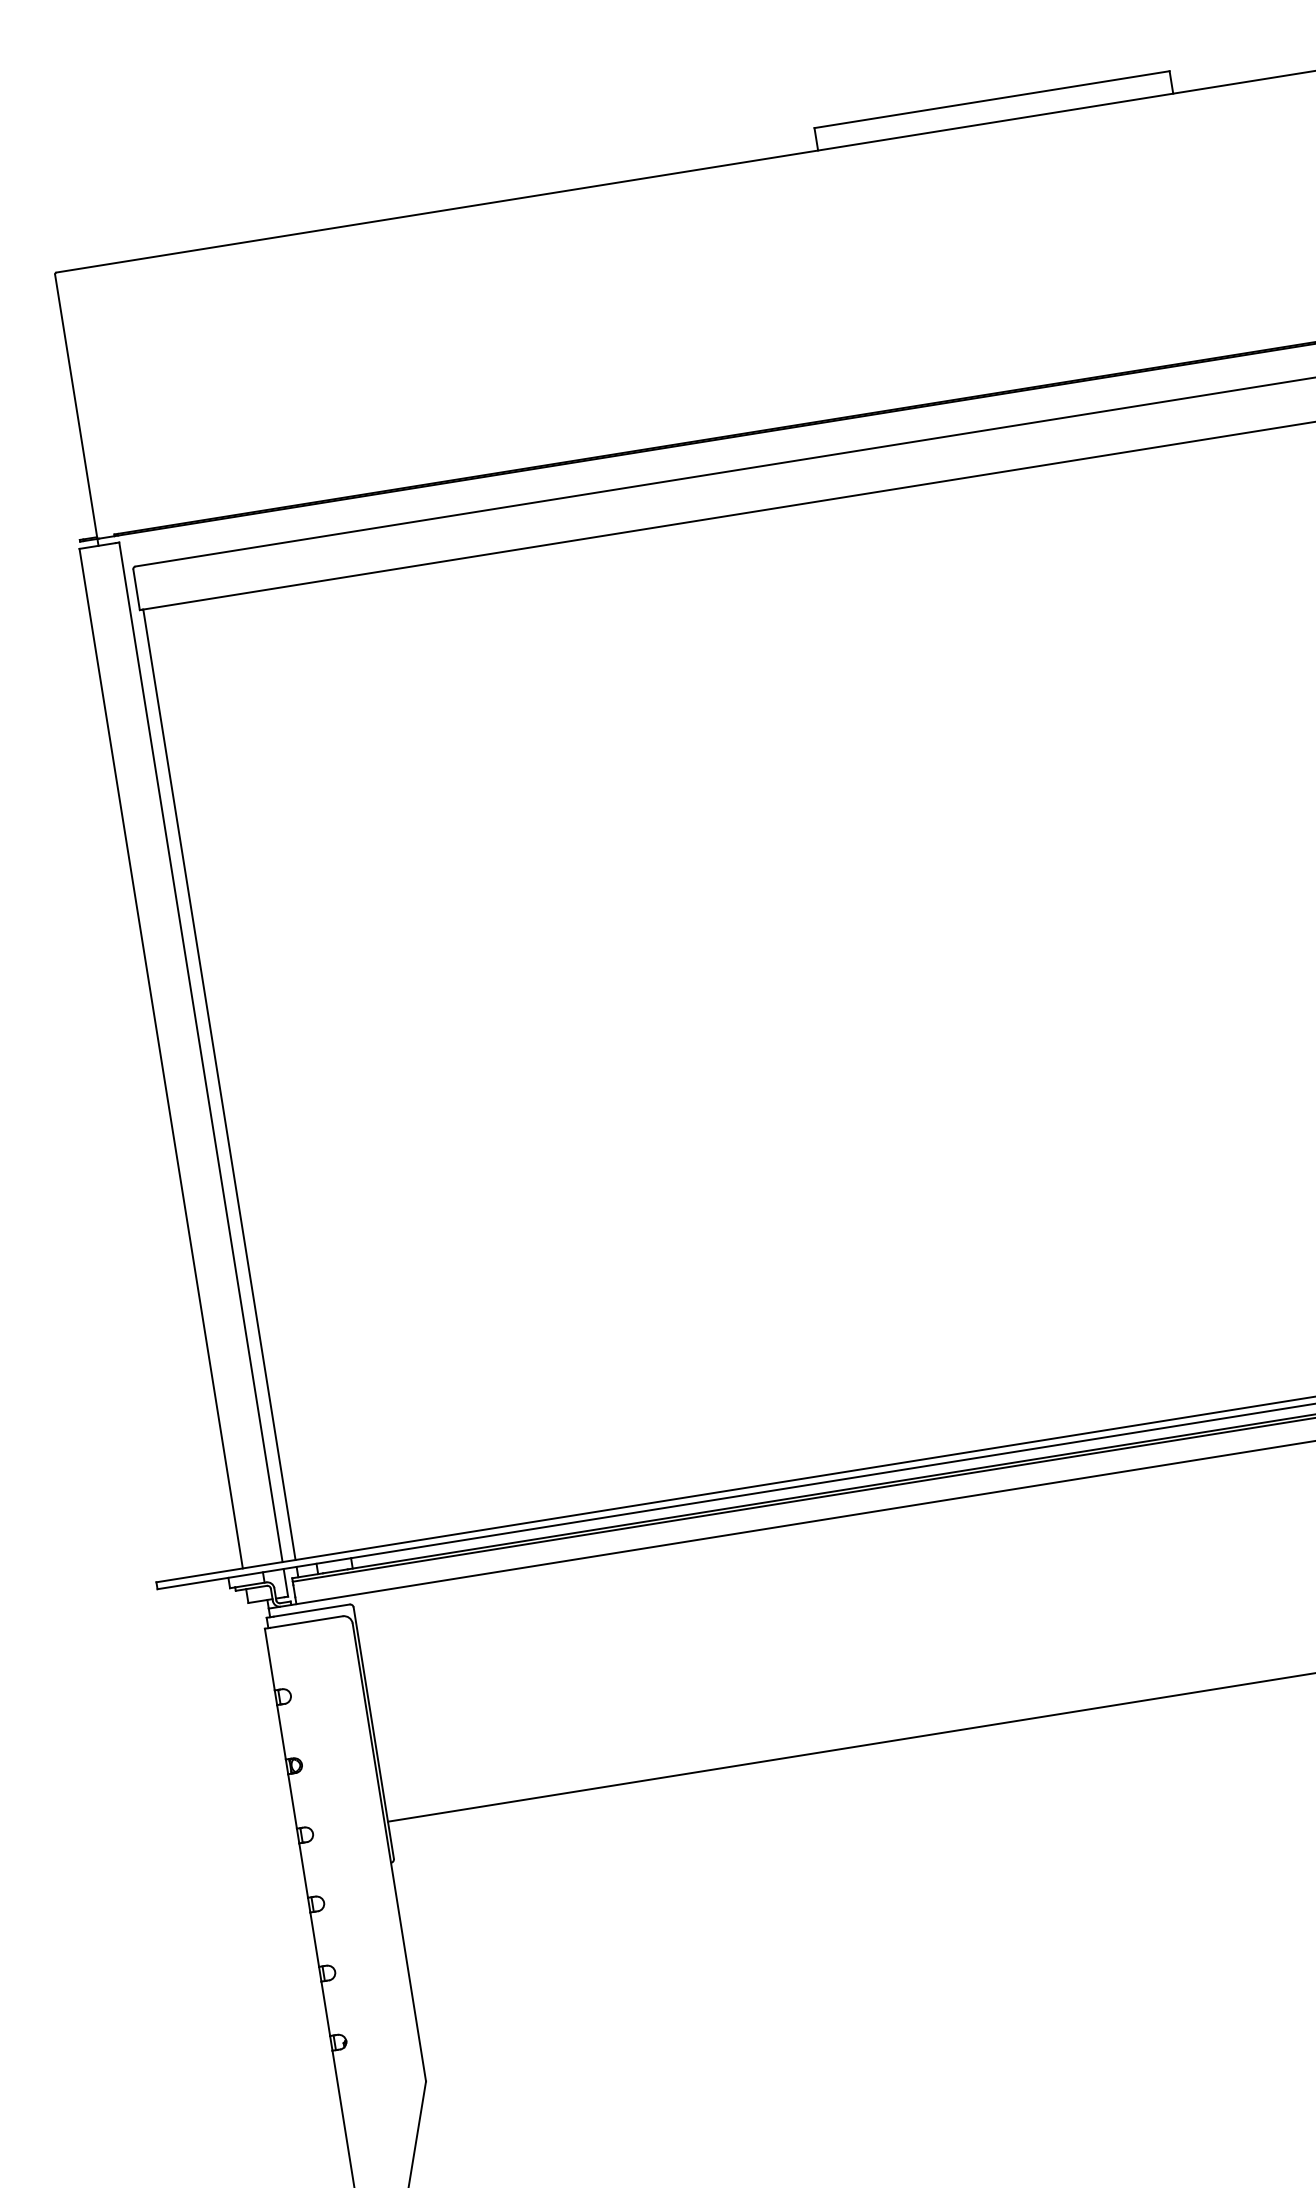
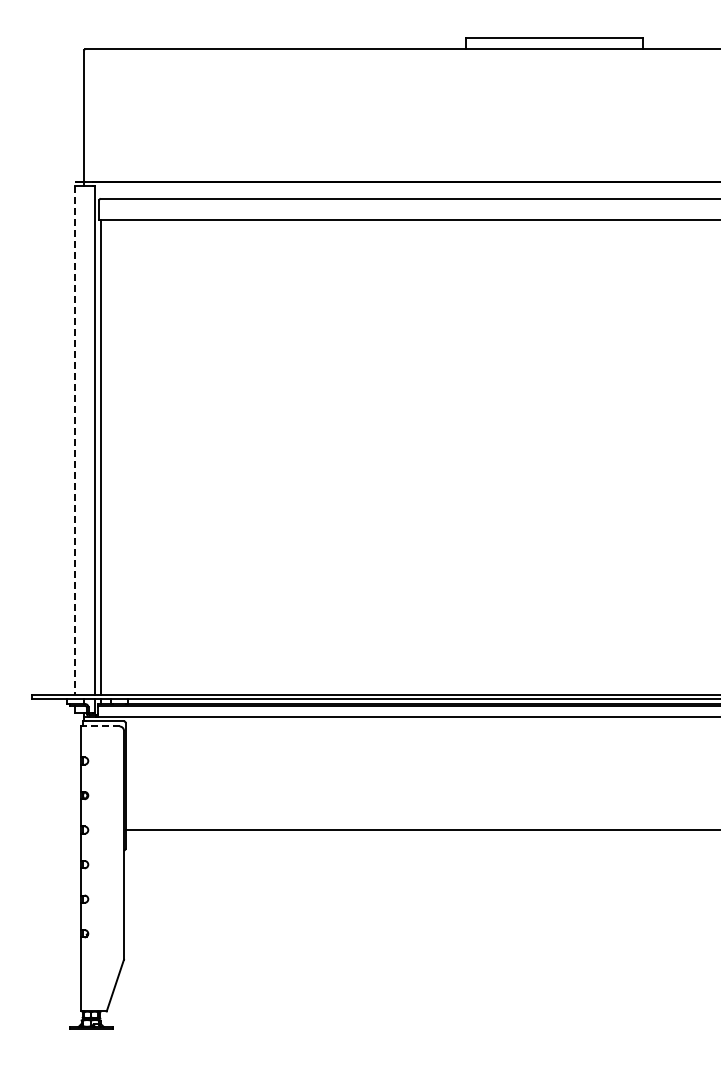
line: (160, 1058) -> (74, 440), solid -> dashed
line: (306, 1622) -> (101, 726), solid -> dashed

